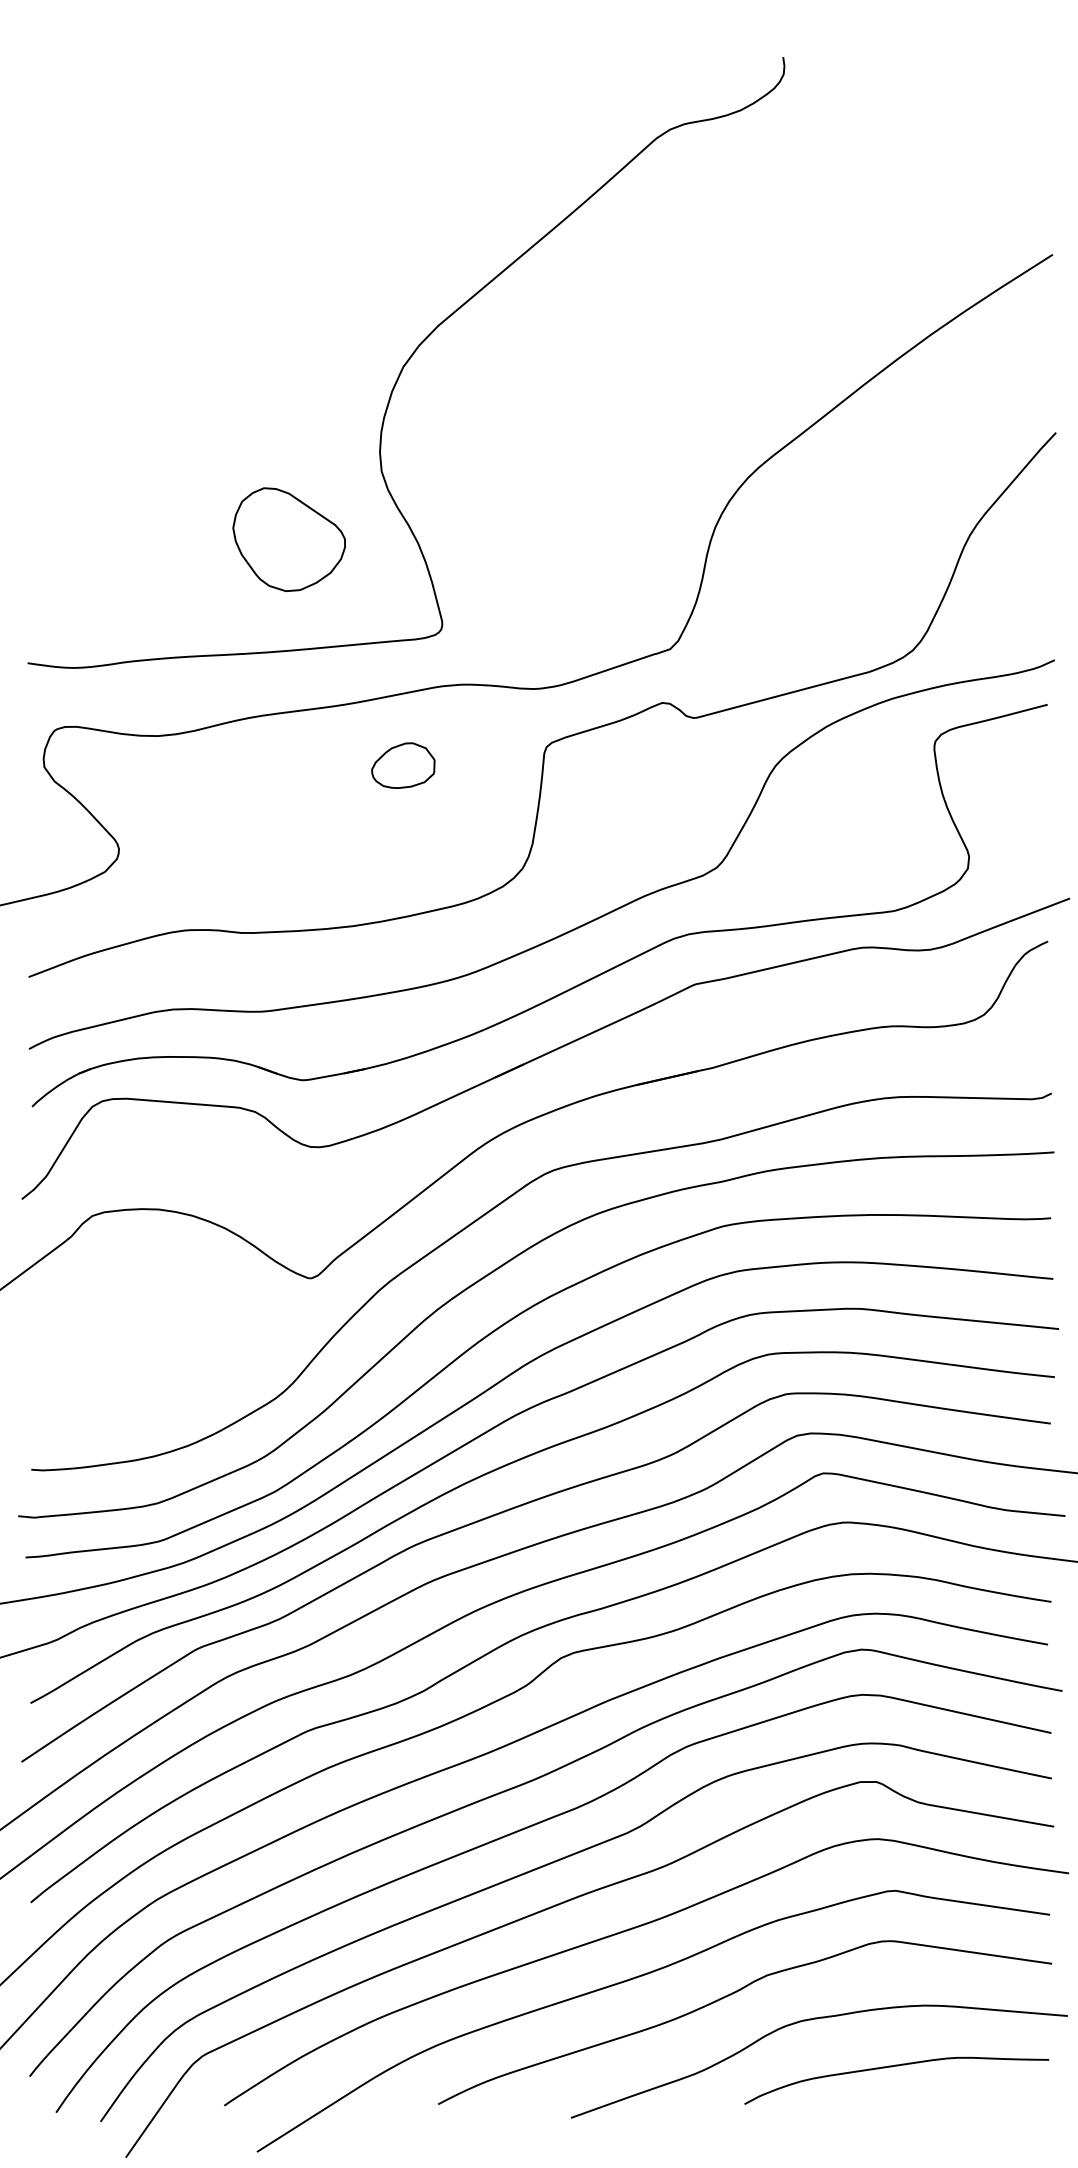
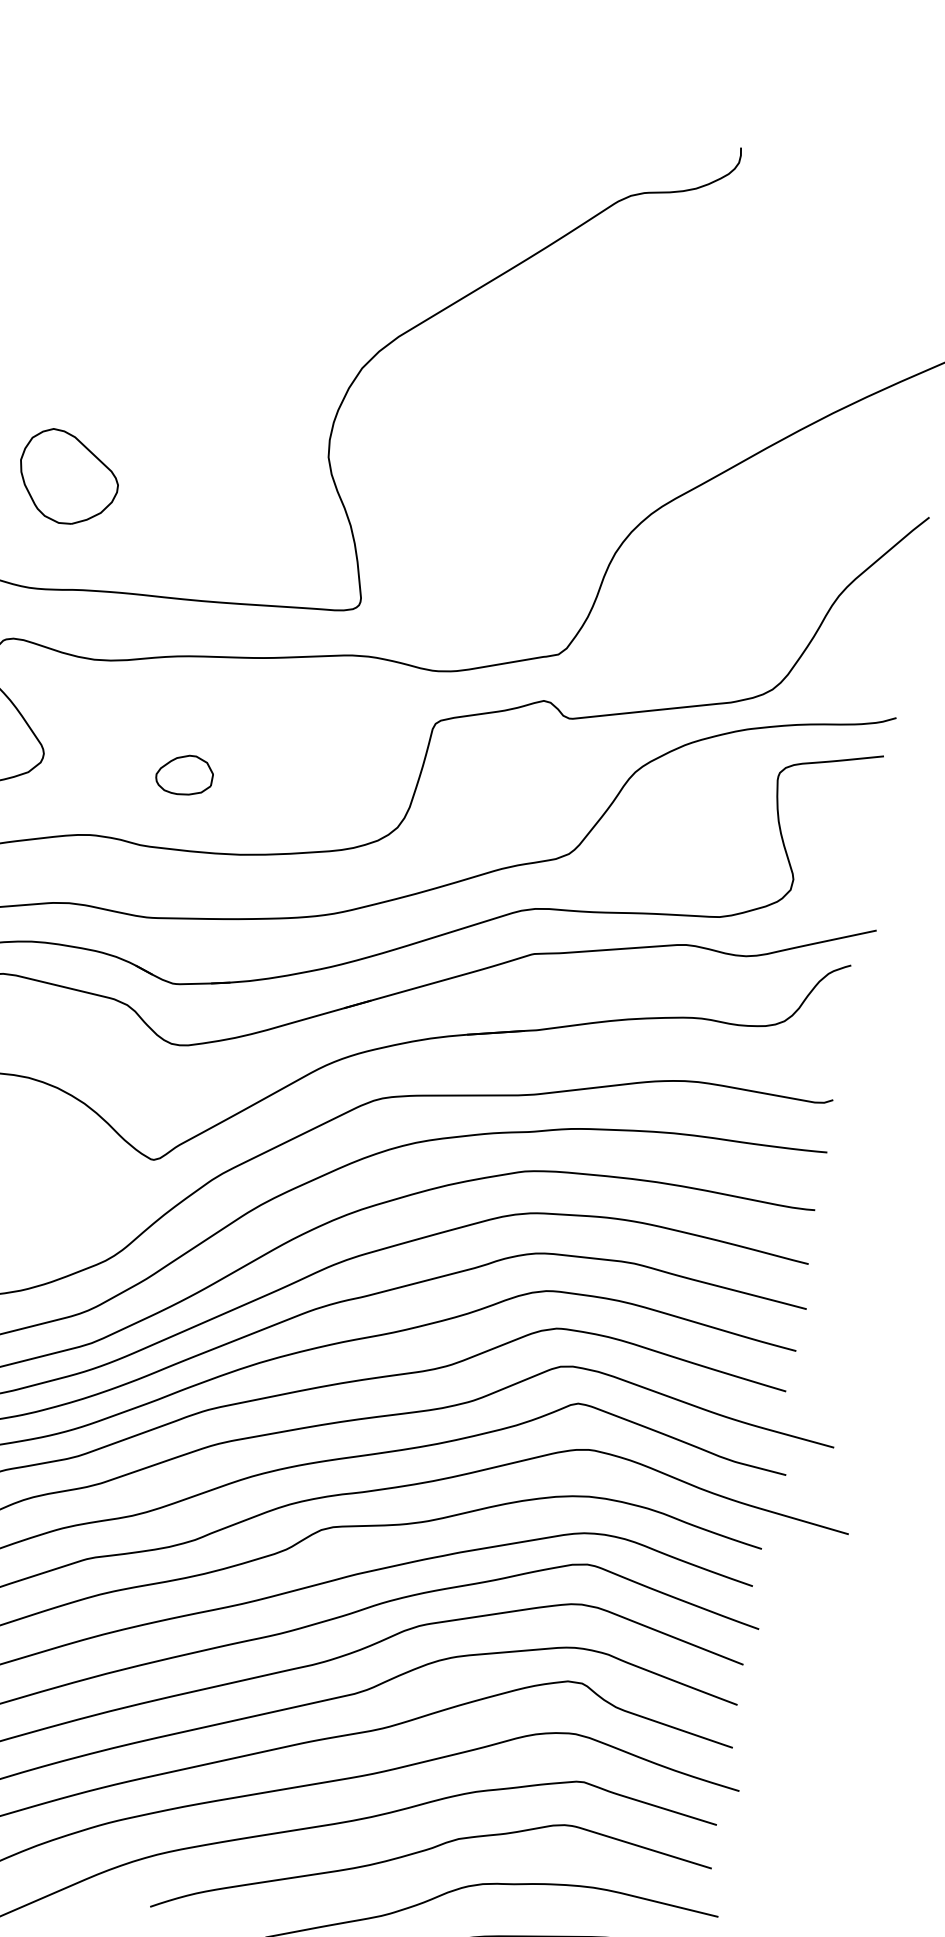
part: (288, 539) -> (68, 477), moved
part: (403, 765) -> (184, 774), moved

